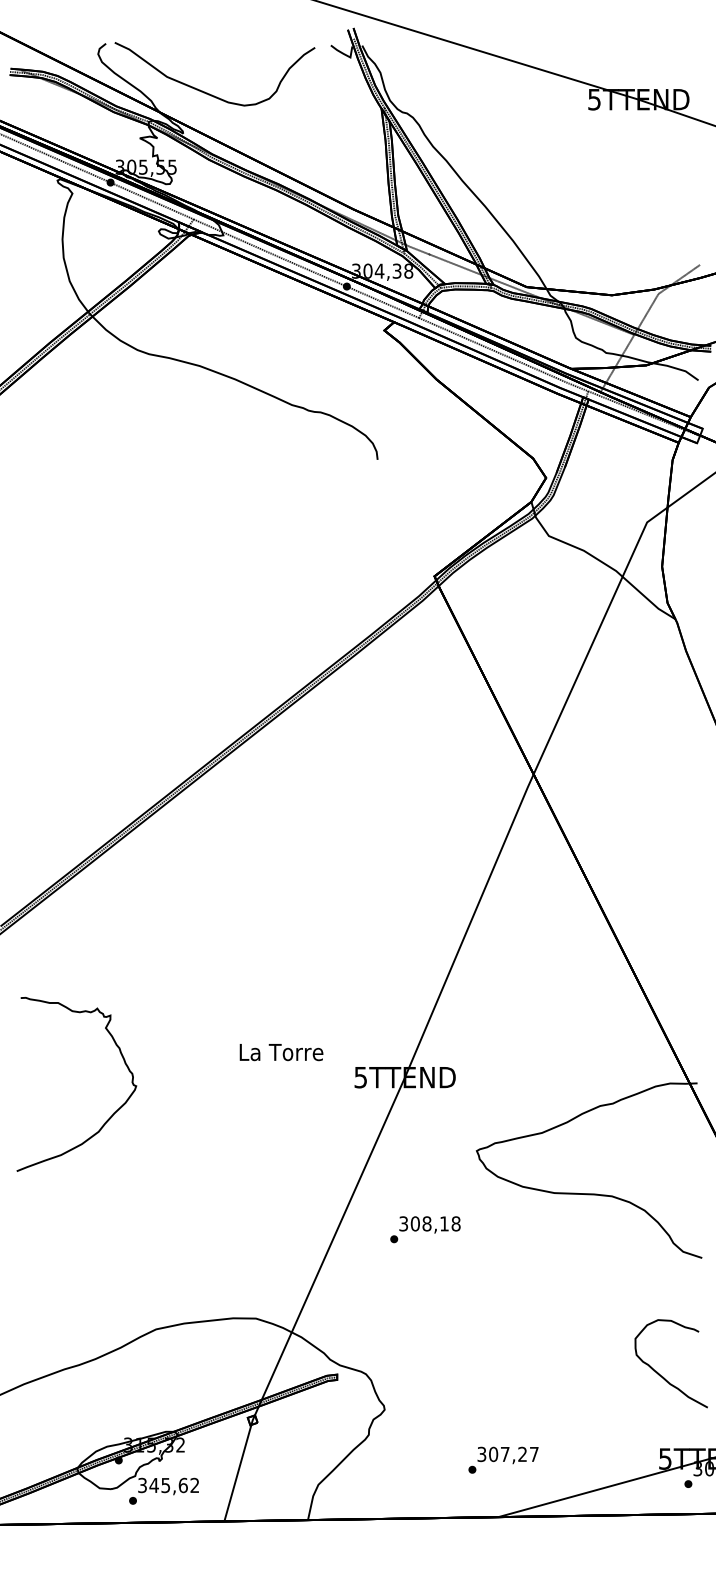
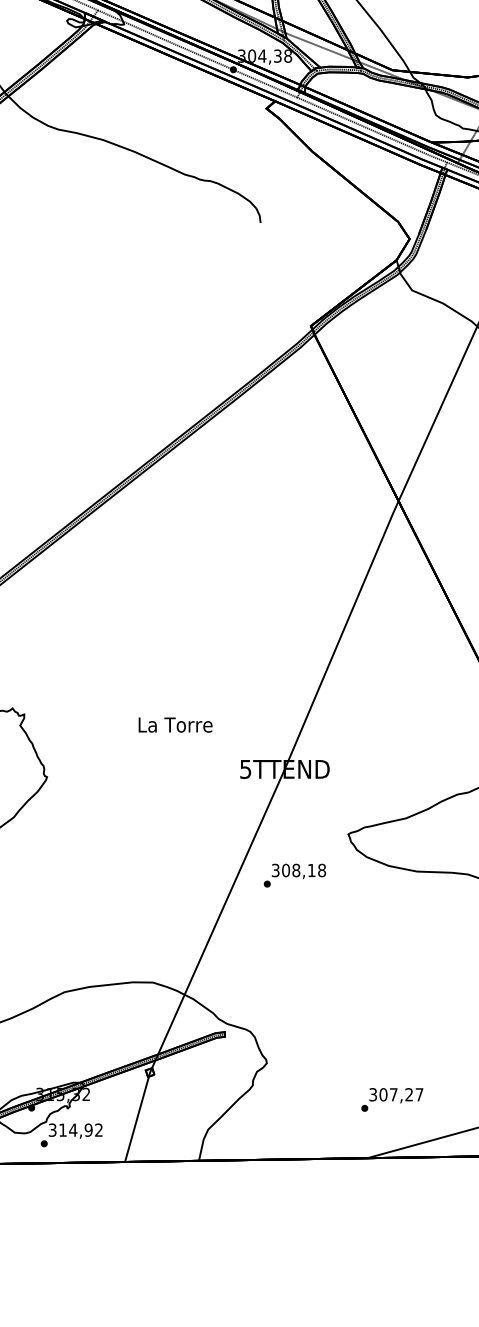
text: (281, 1052) -> (175, 725), moved
text: (425, 1229) -> (294, 875), moved
text: (503, 1459) -> (392, 1099), moved
text: (168, 1485) -> (75, 1130), 345,62 -> 314,92

